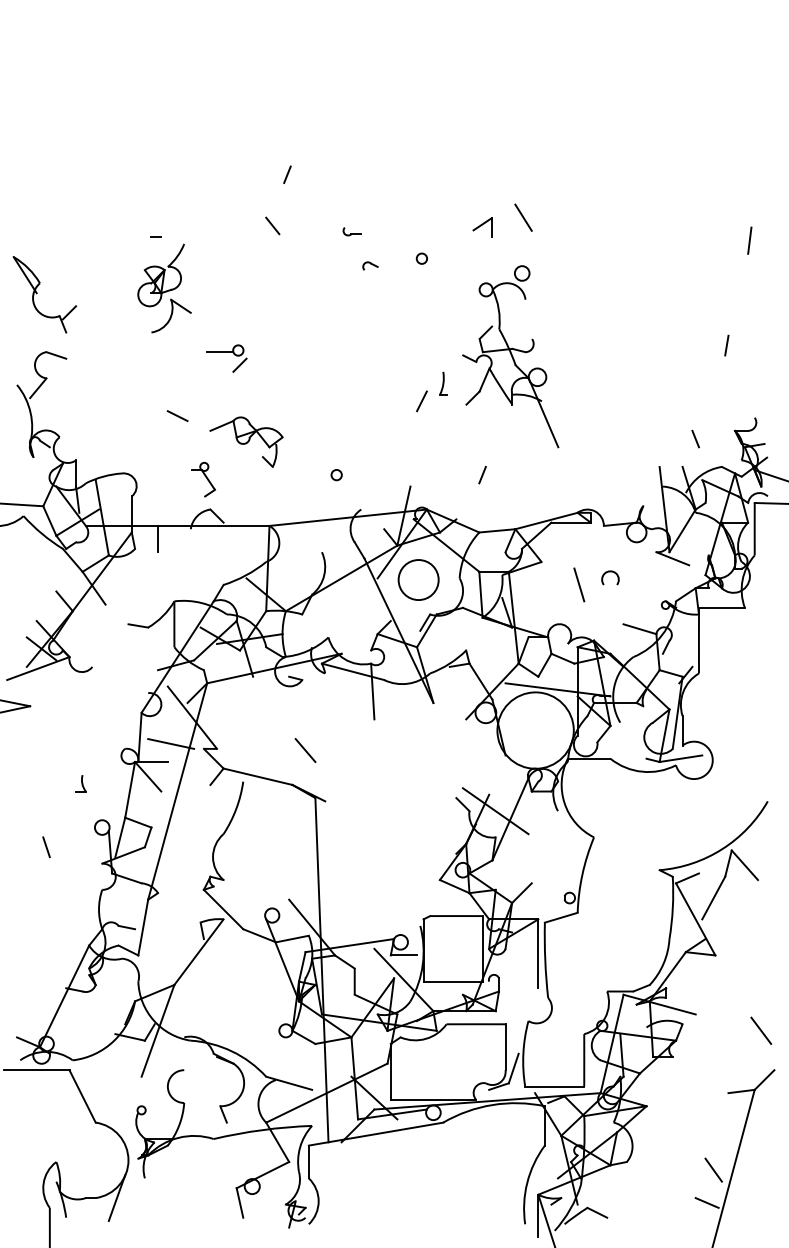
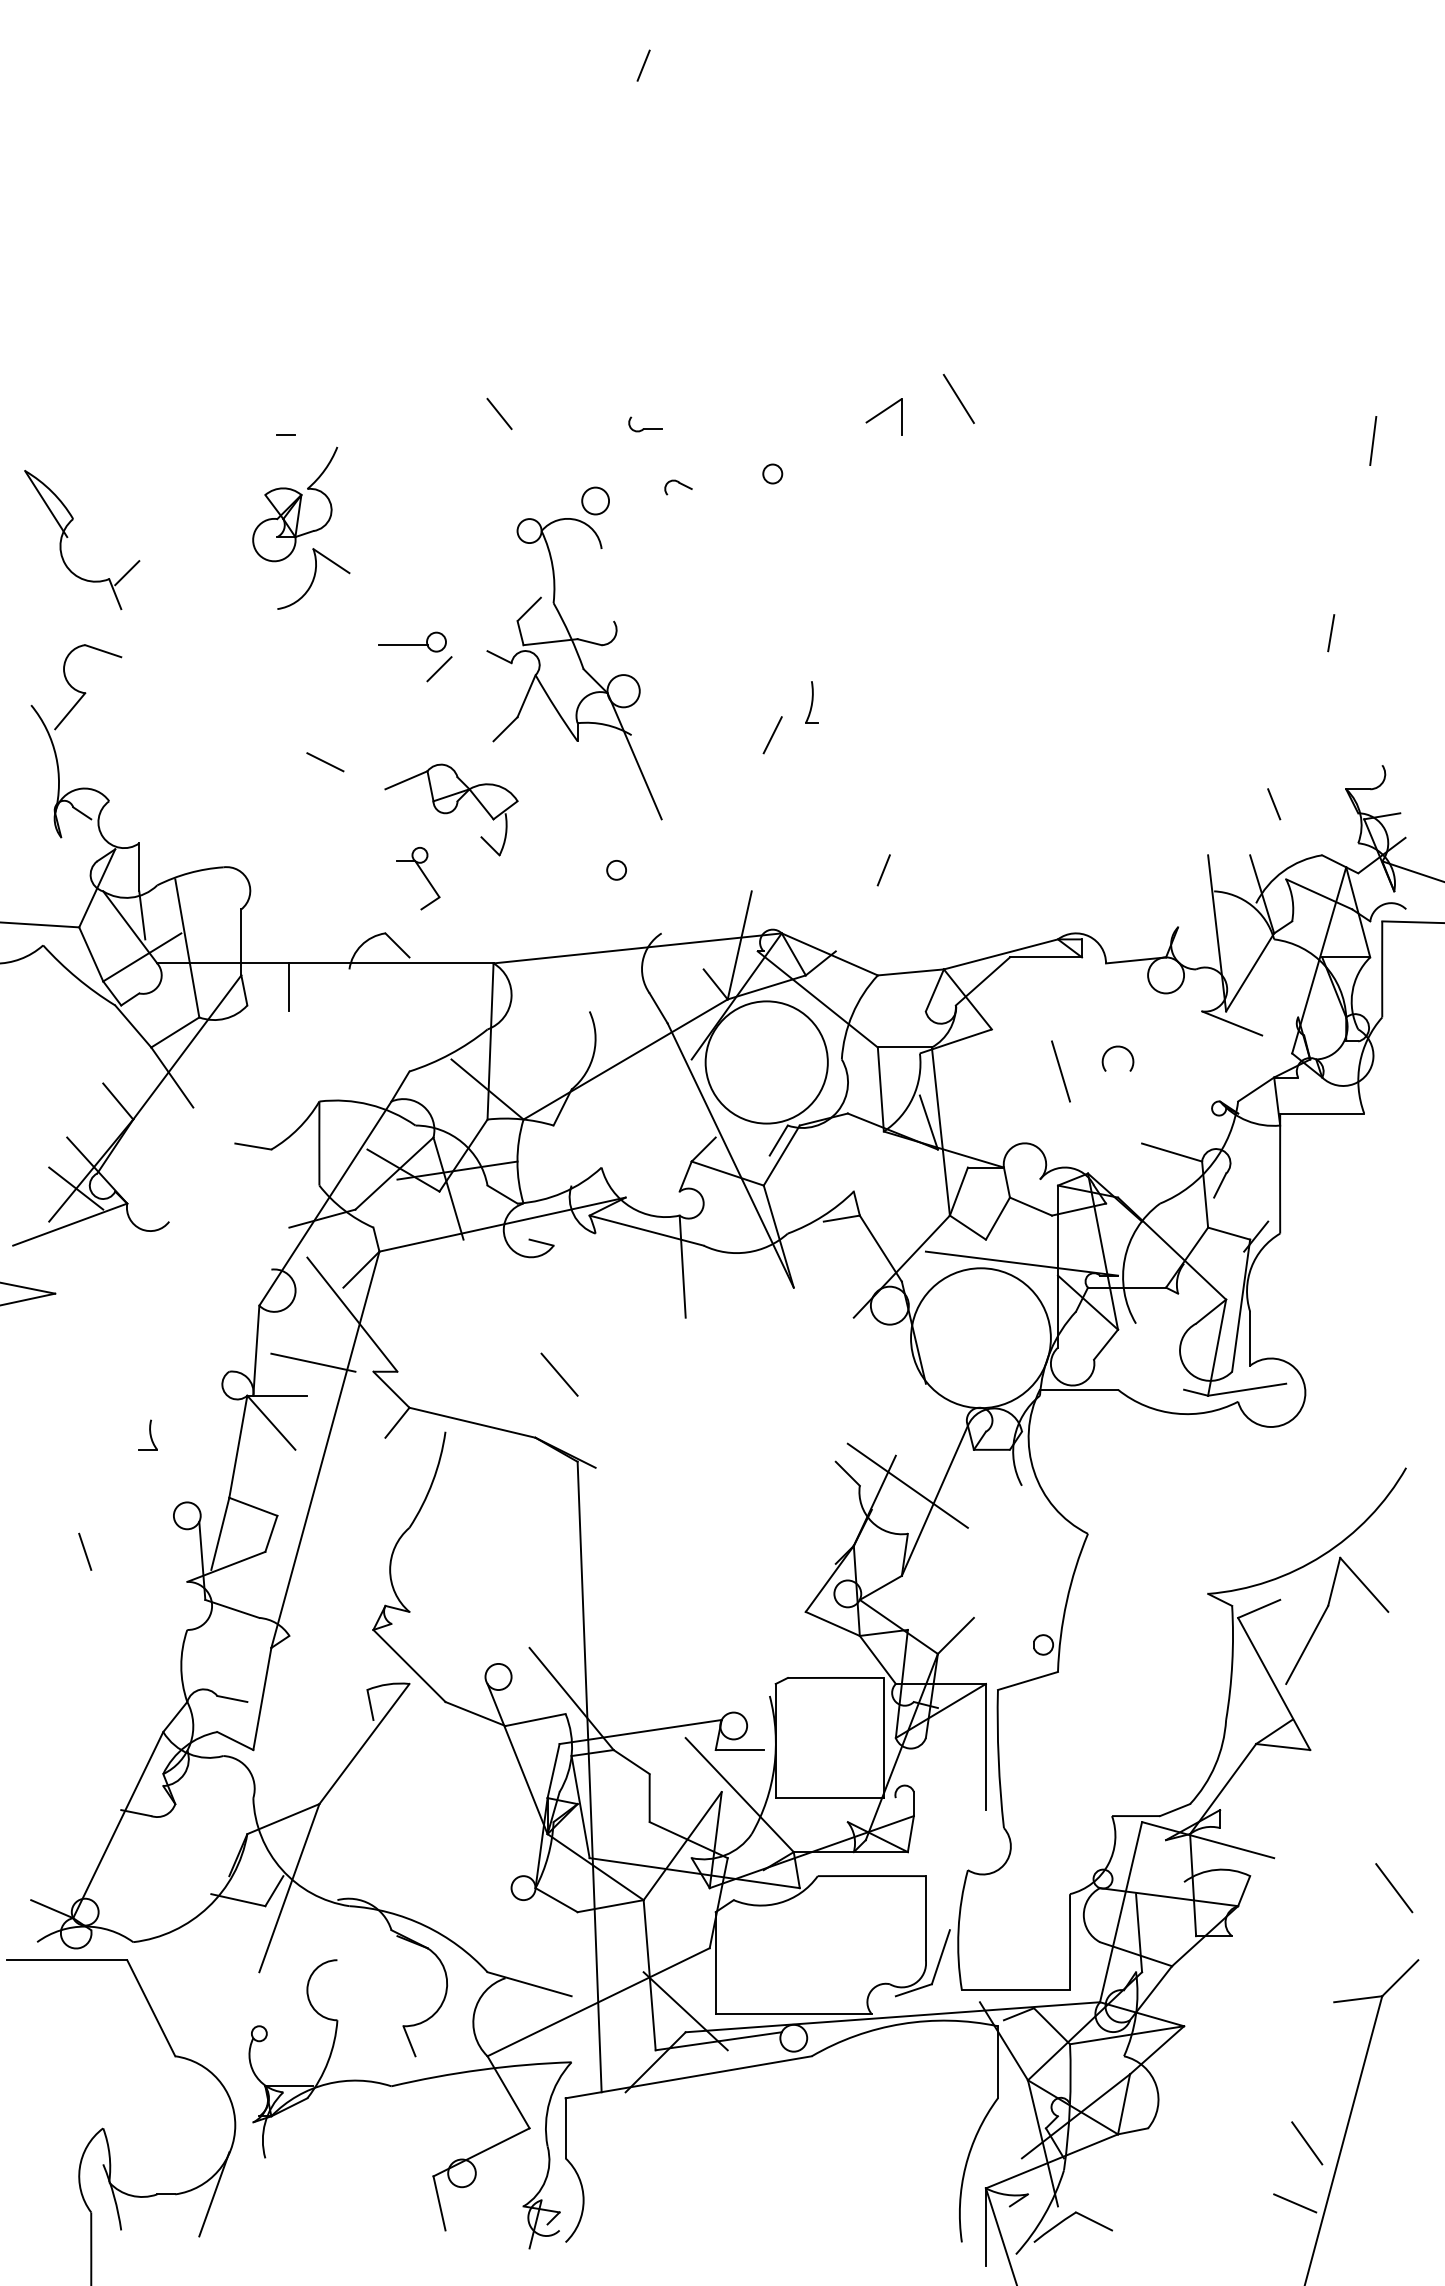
line: (287, 174) -> (643, 65), moved
part: (510, 356) -> (574, 653), moved
part: (203, 479) -> (418, 878), moved
circle: (418, 579) -> (766, 1061), size x1.67

